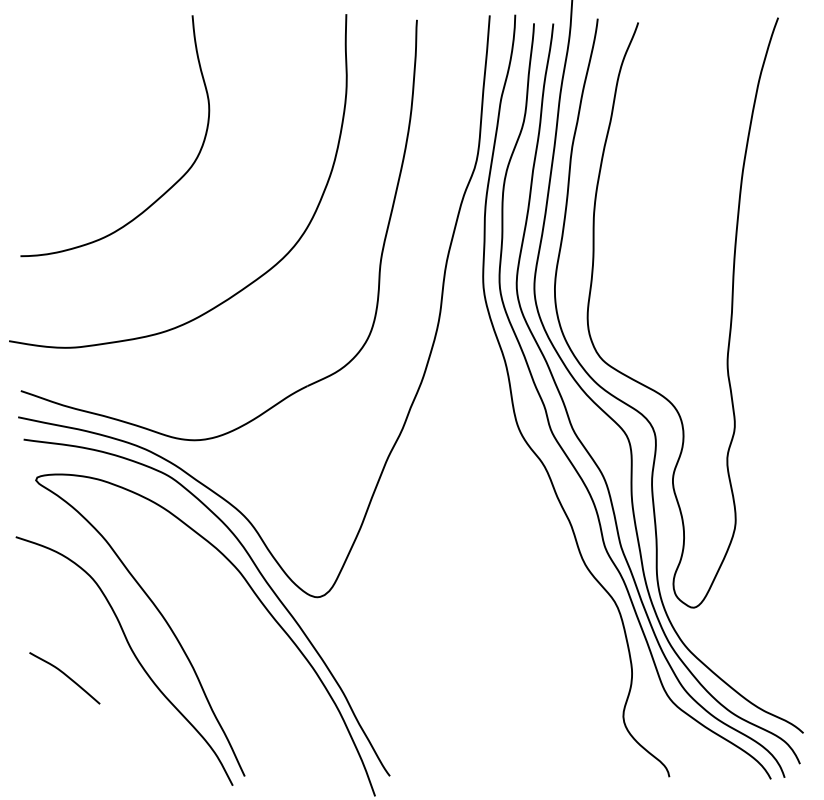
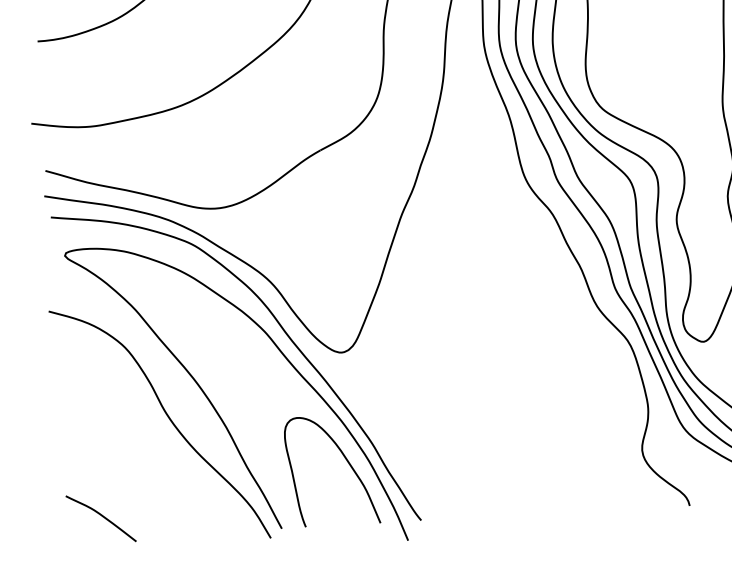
curve: (66, 676) -> (102, 516), moved
curve: (316, 711) -> (347, 462), added

